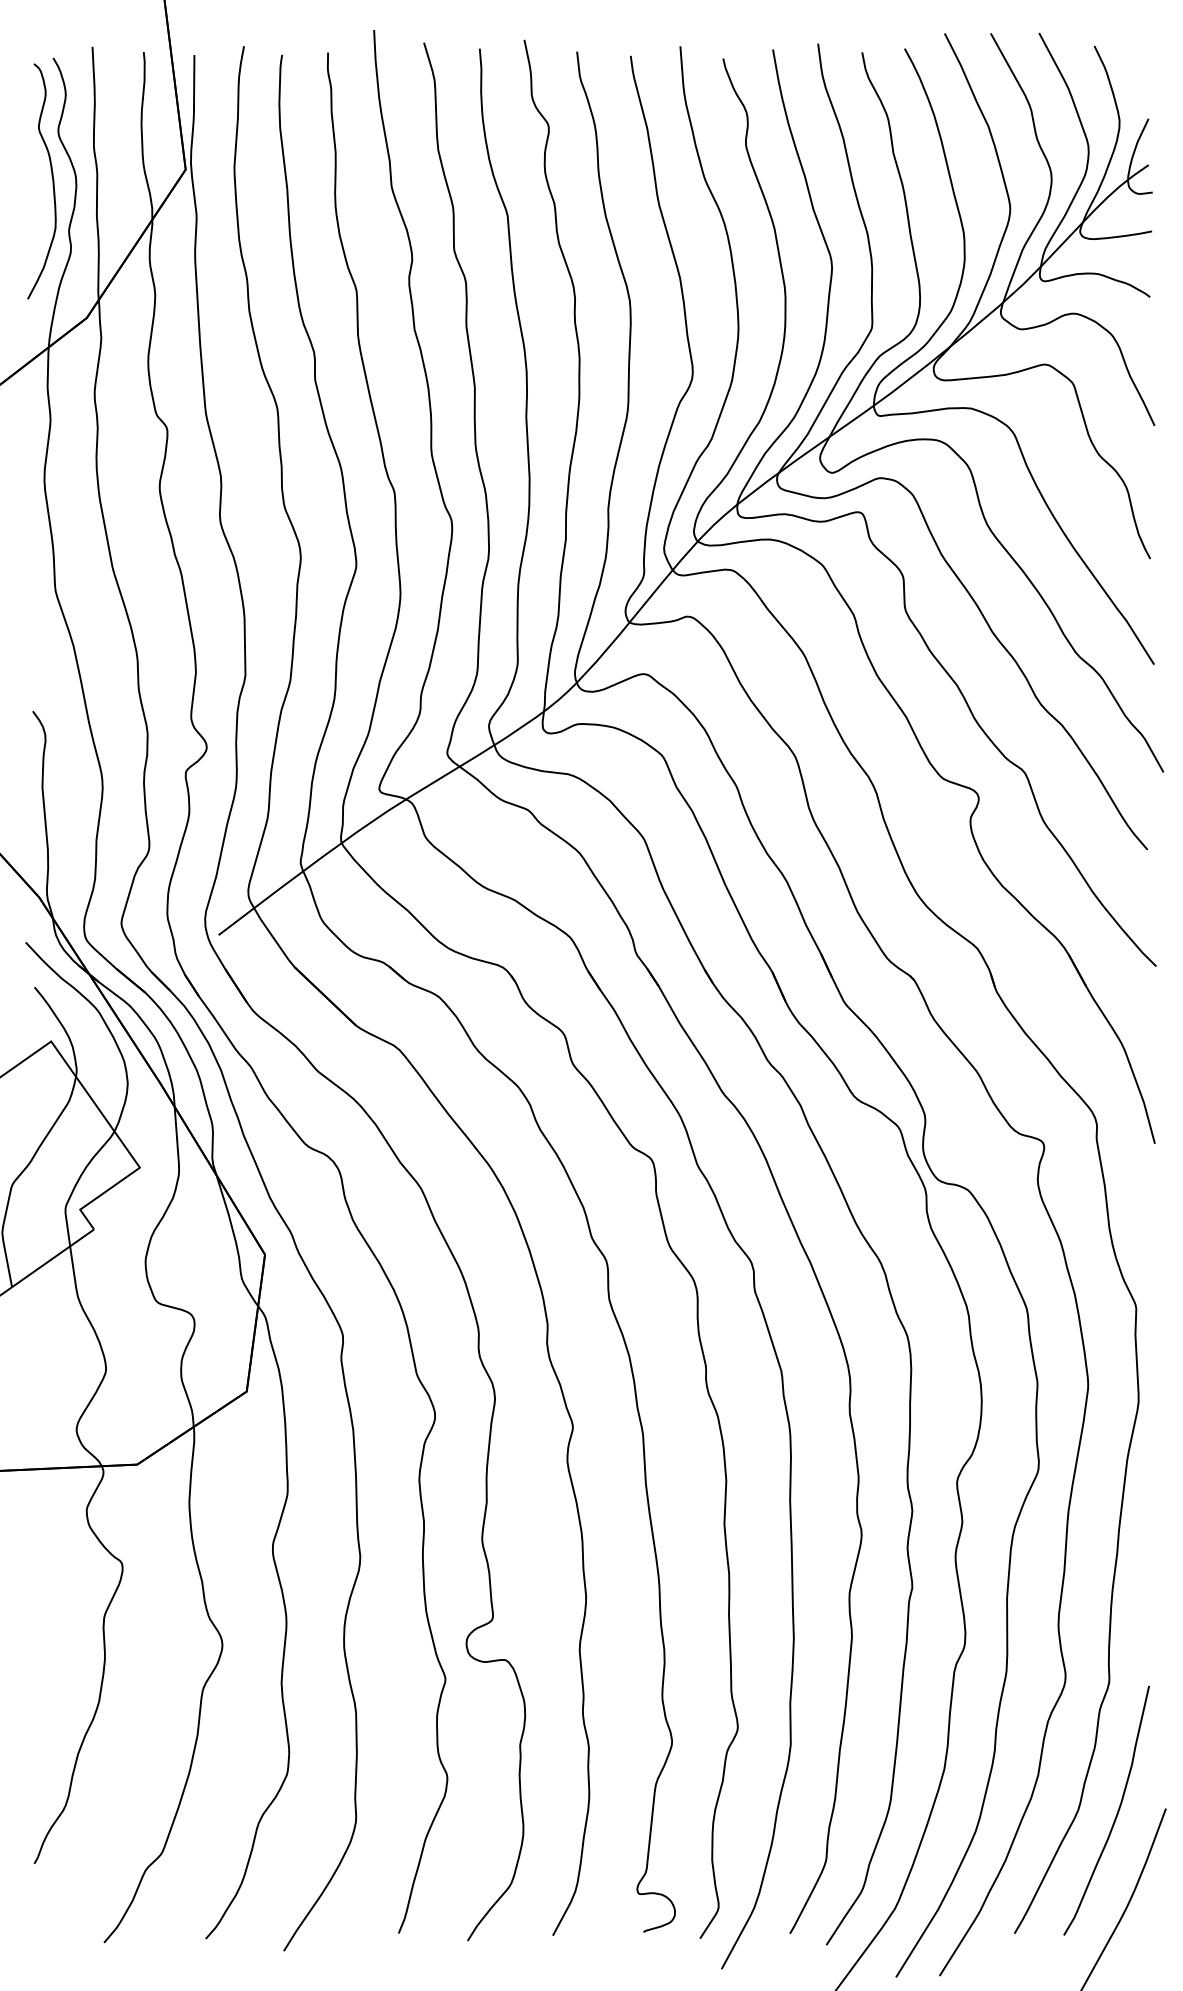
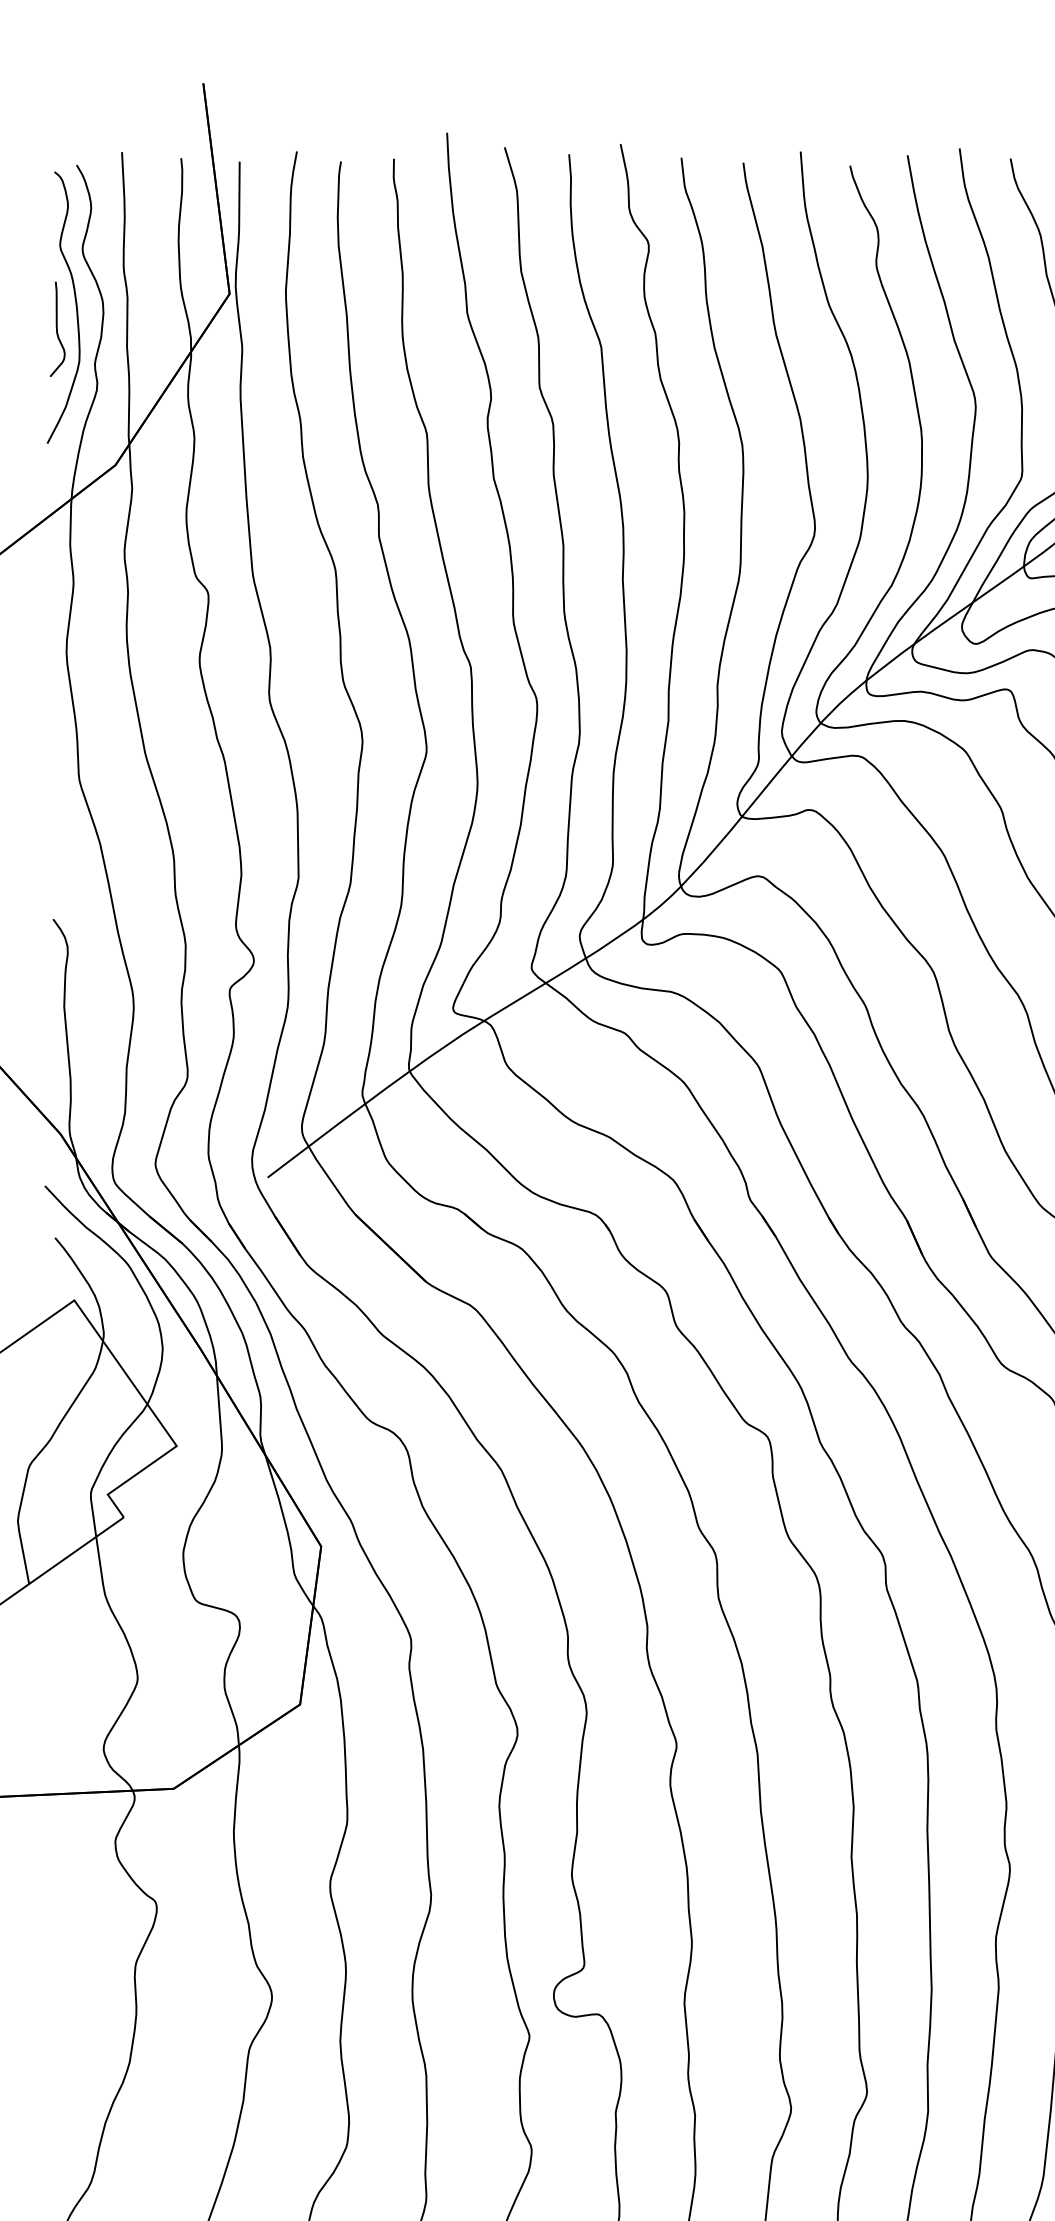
curve: (36, 200) -> (57, 329), added

